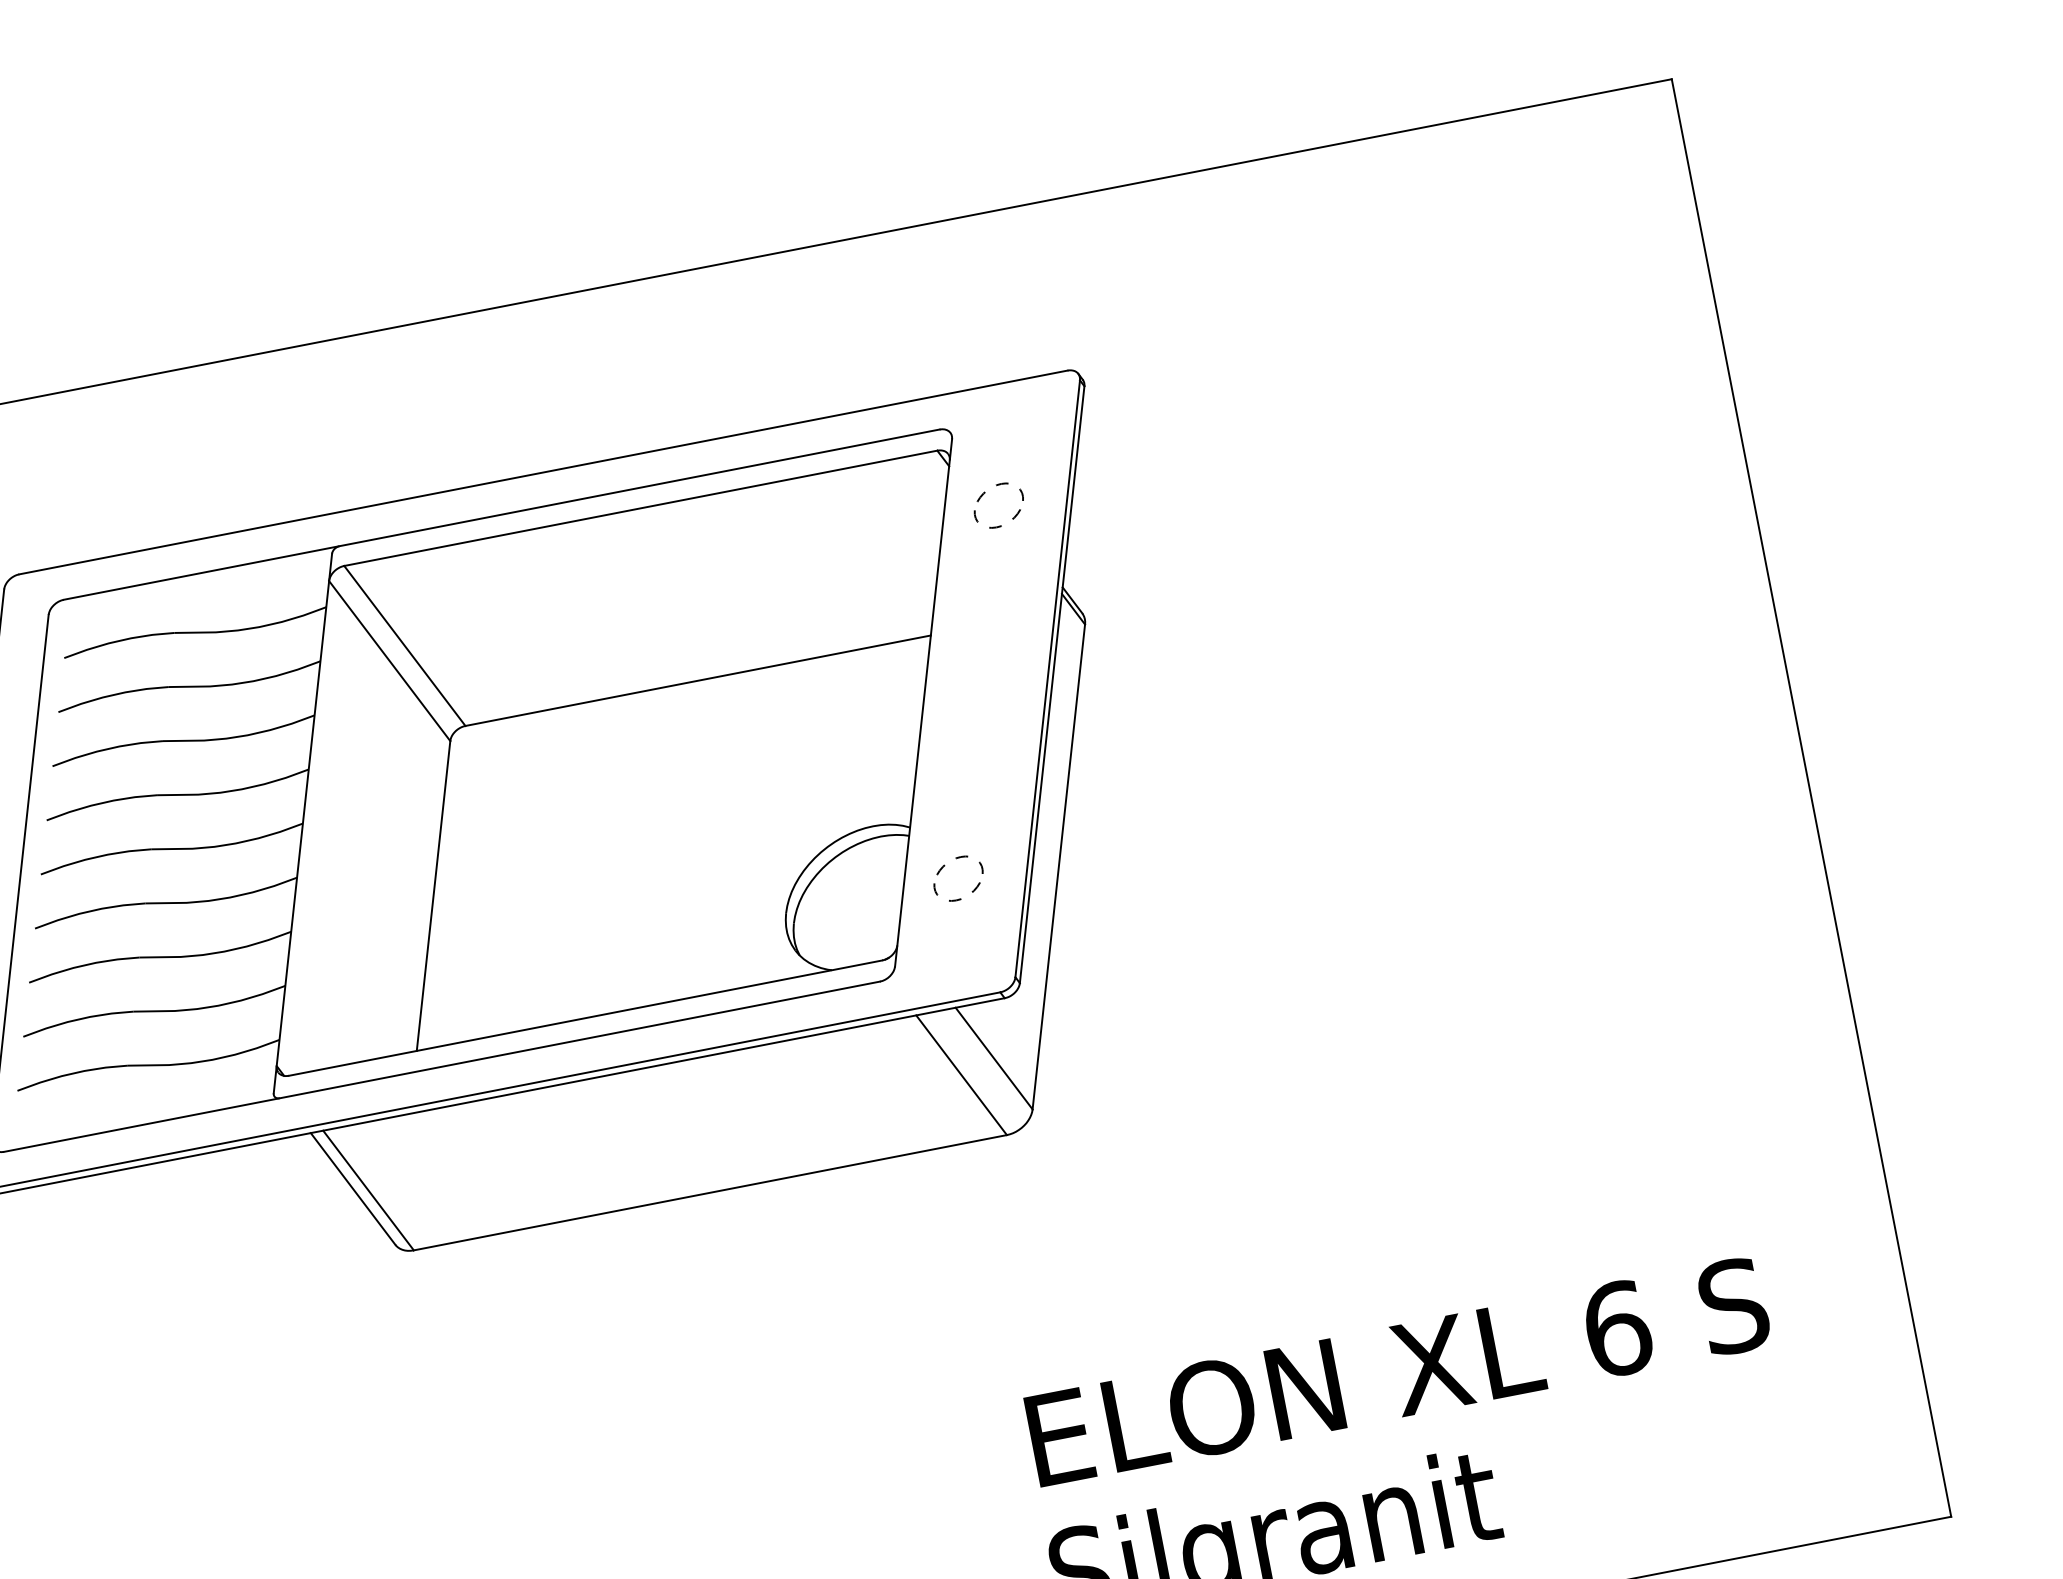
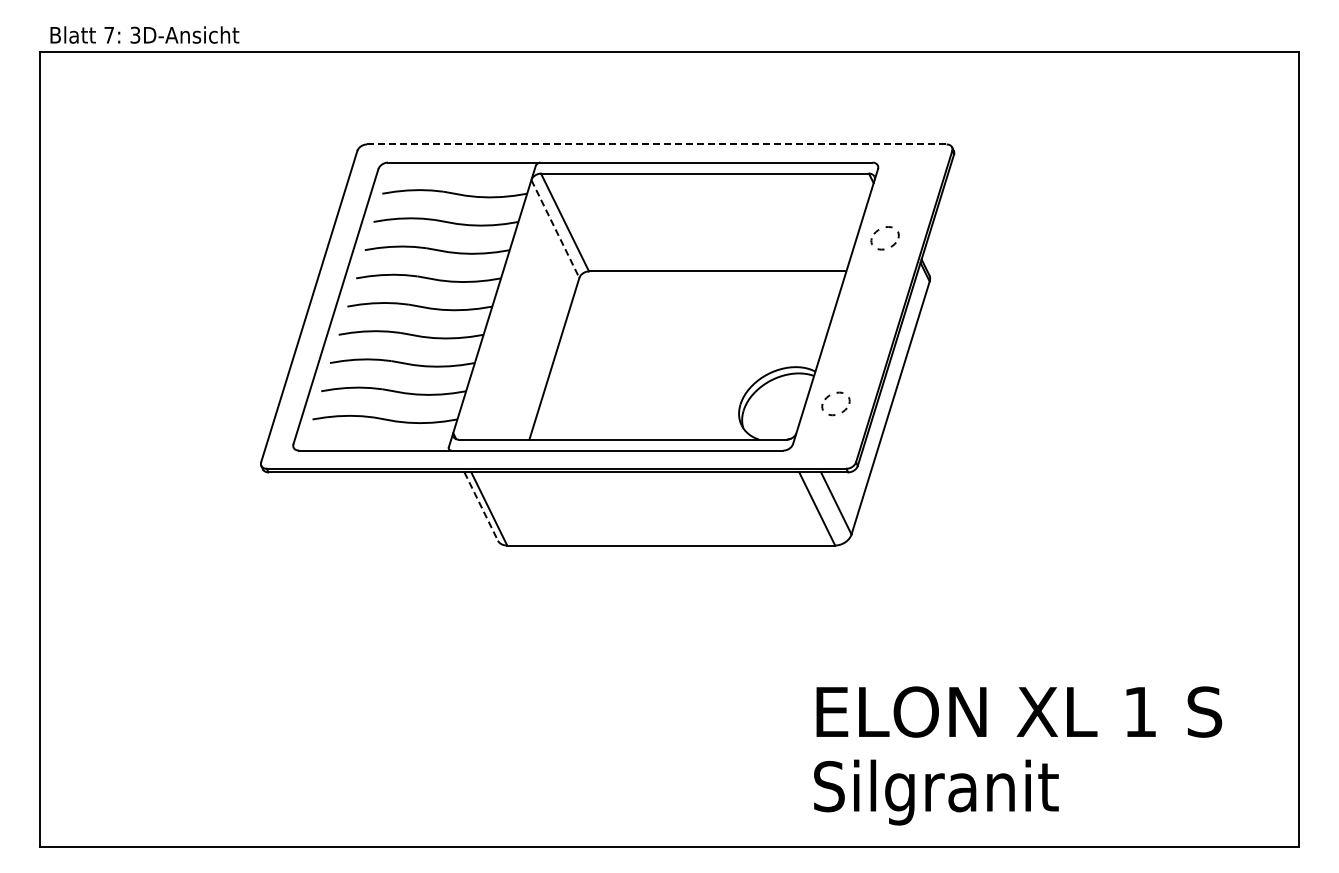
line: (542, 472) -> (656, 144), solid -> dashed
part: (984, 495) -> (878, 231), moved
line: (390, 661) -> (555, 229), solid -> dashed
line: (353, 1188) -> (481, 506), solid -> dashed
text: (1617, 1327) -> (1140, 711), 6 -> 1

